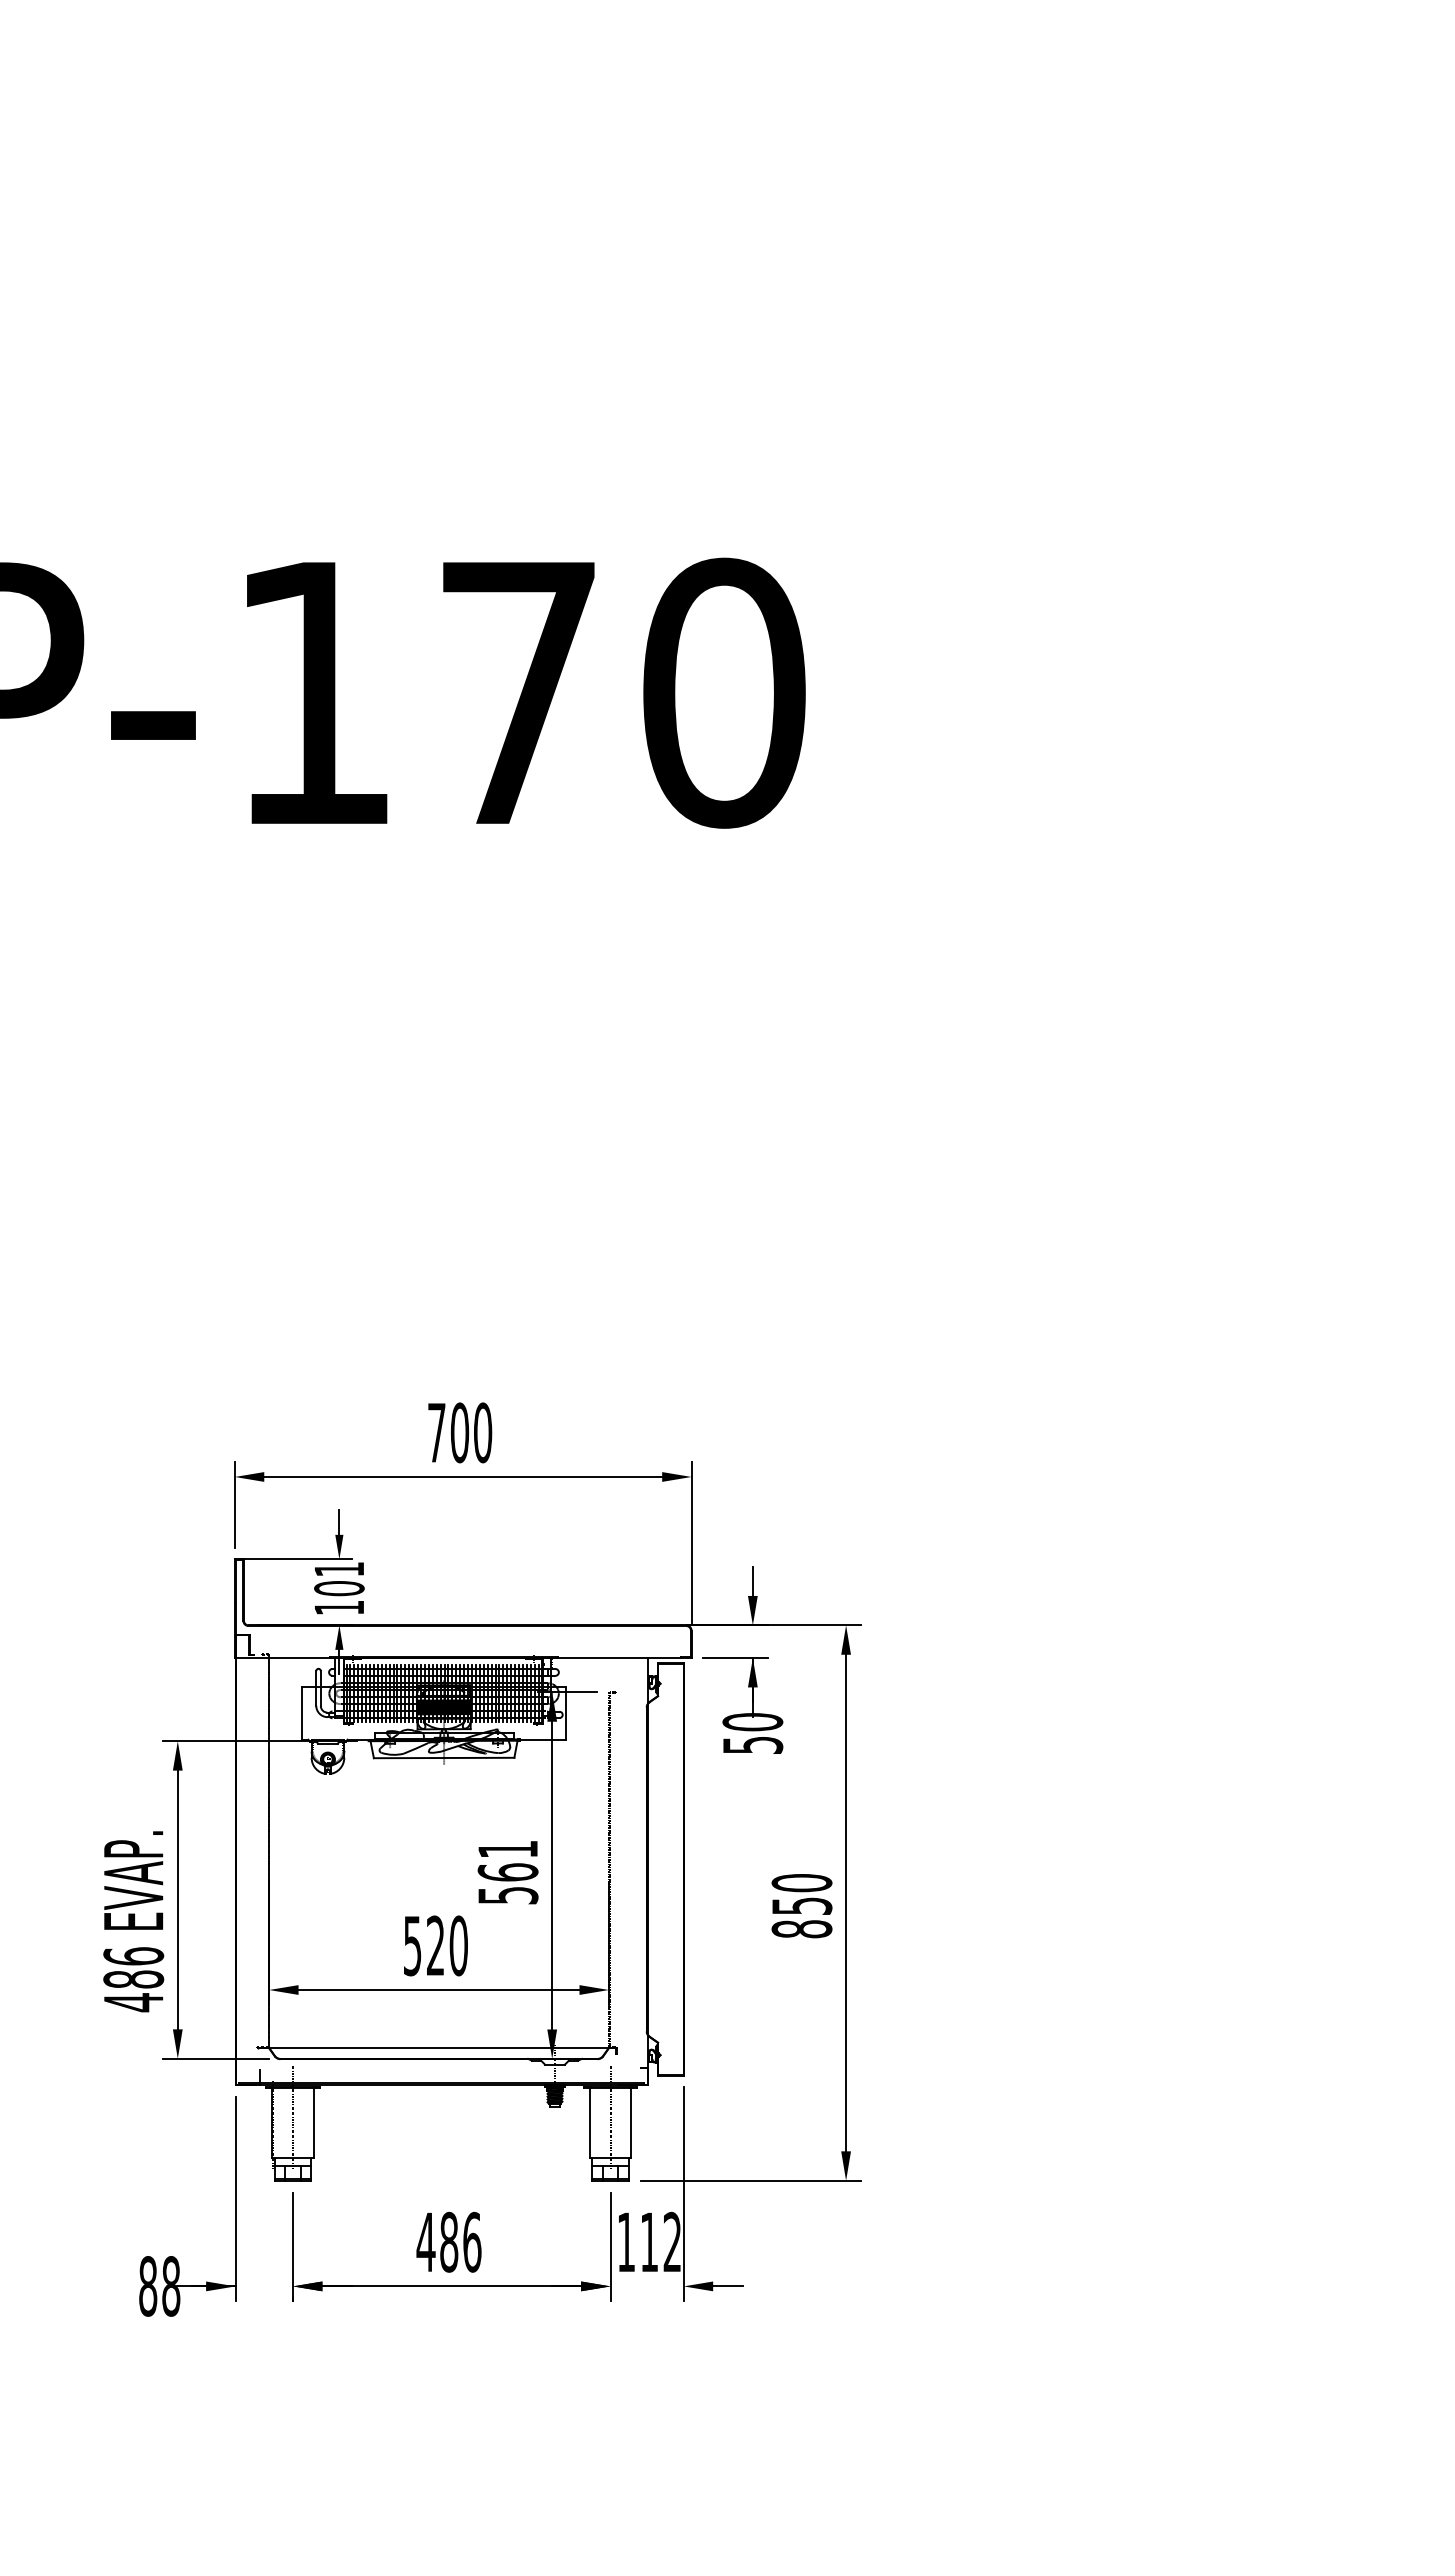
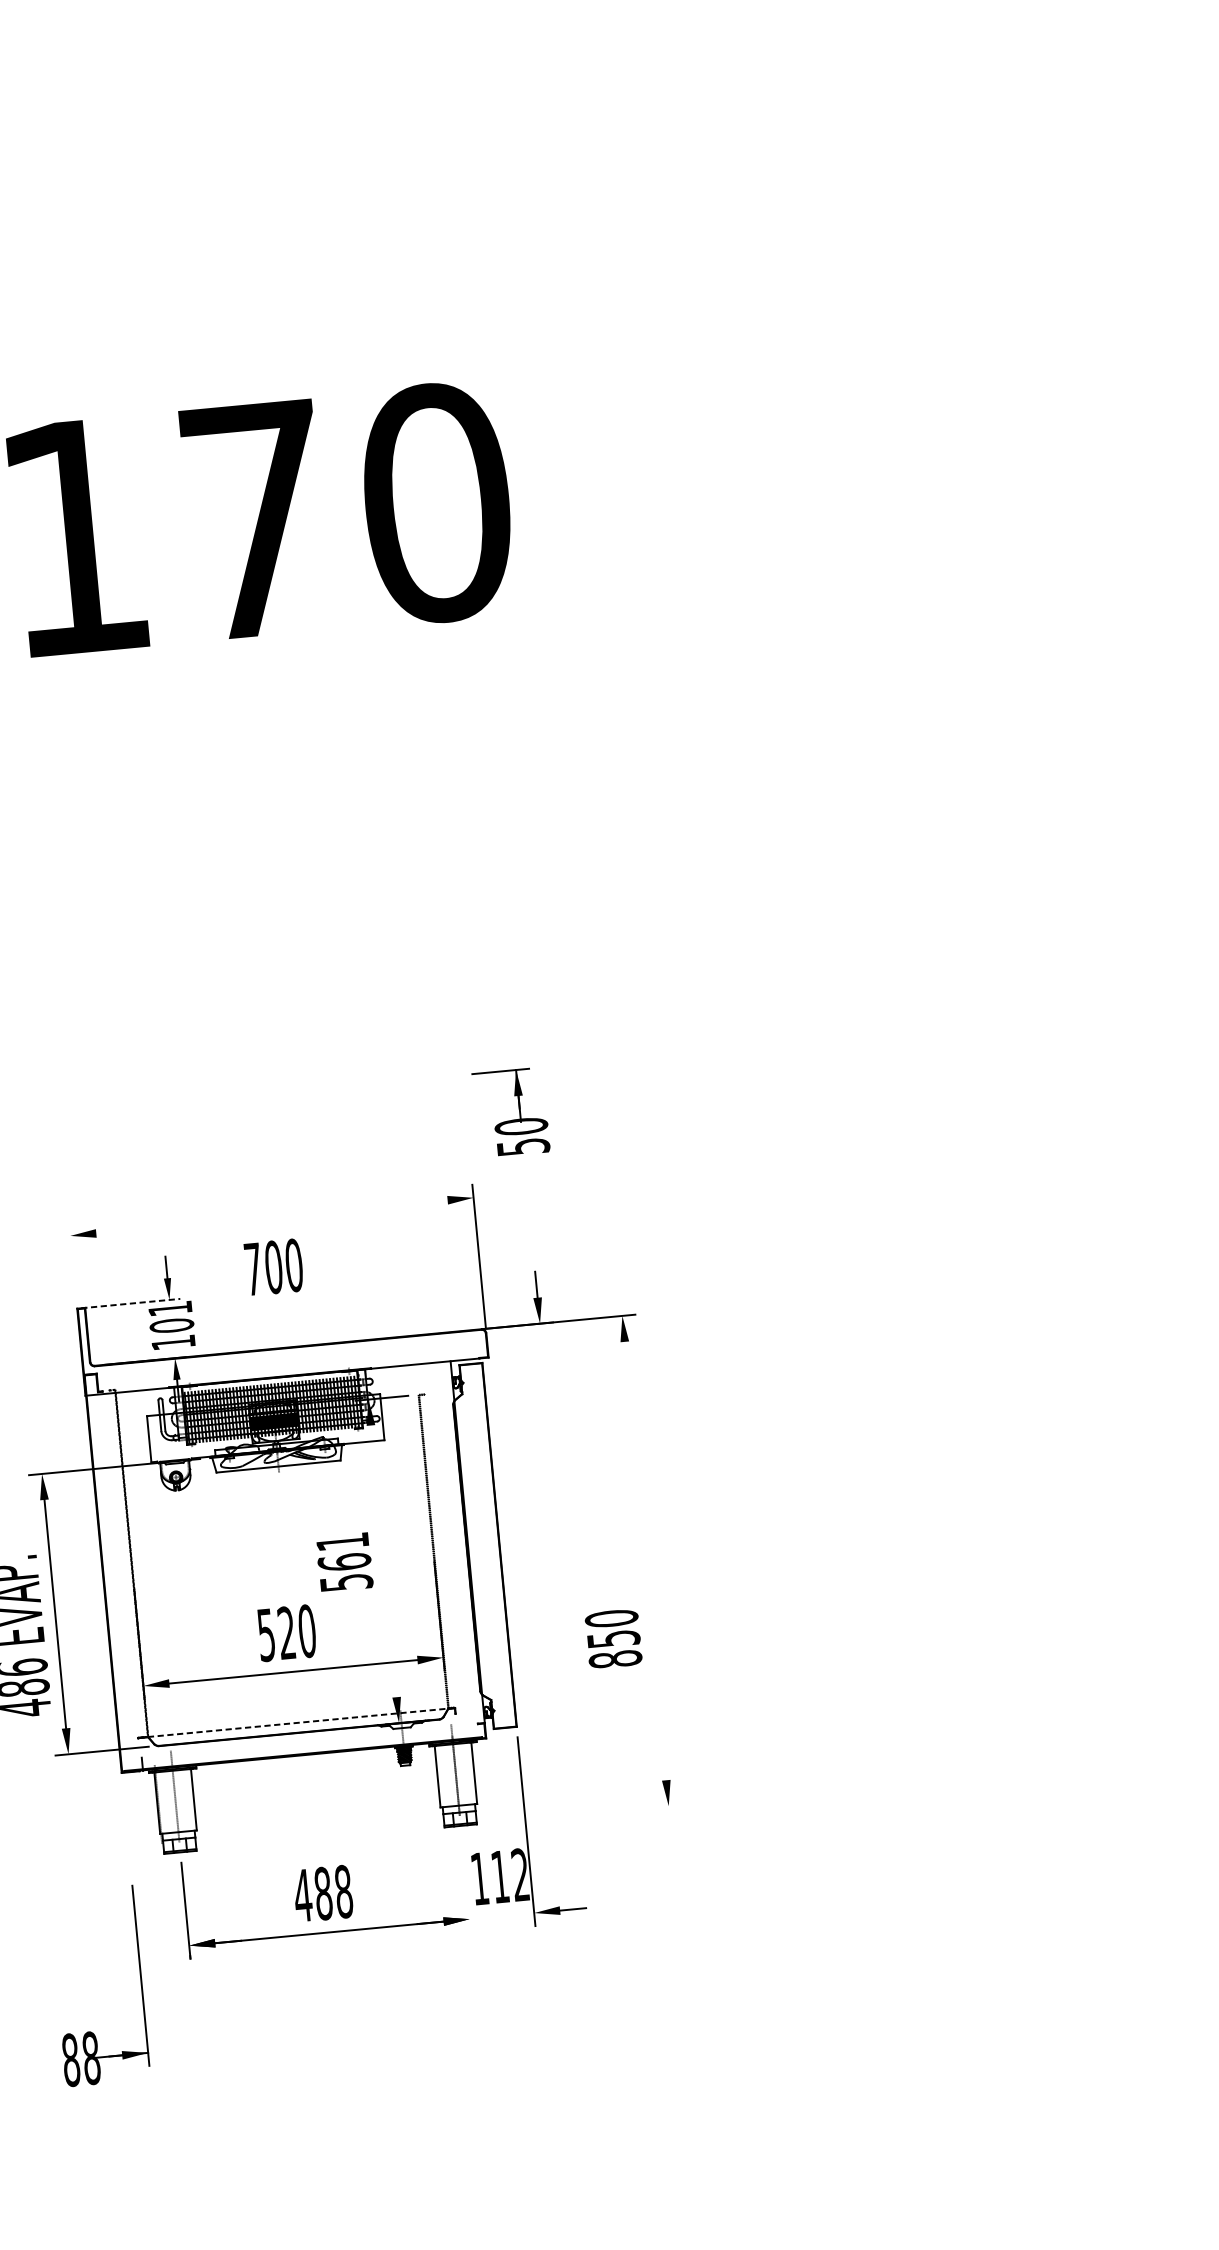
text: (460, 1432) -> (274, 1266), moved
line: (463, 1476) -> (272, 1216), removed
line: (234, 1504) -> (72, 1260), removed
line: (296, 1559) -> (131, 1303), solid -> dashed
part: (742, 1713) -> (511, 1119), moved
line: (552, 1875) -> (384, 1561), removed
line: (846, 1902) -> (645, 1560), removed
text: (801, 1906) -> (613, 1639), moved
line: (437, 2047) -> (296, 1722), solid -> dashed
line: (750, 2180) -> (584, 1813), removed
part: (235, 2206) -> (141, 1982), moved
text: (472, 2241) -> (343, 1891), 486 -> 488
line: (610, 2246) -> (466, 1883), removed

